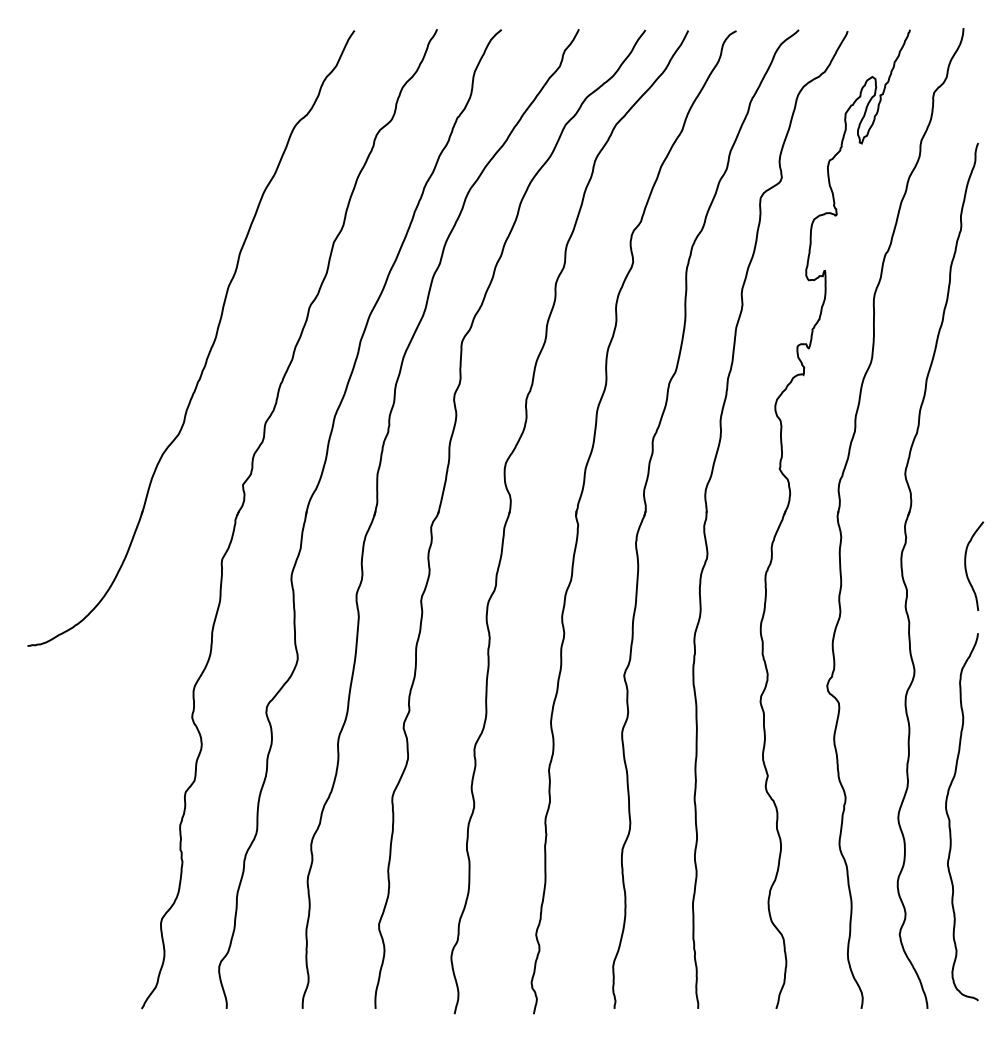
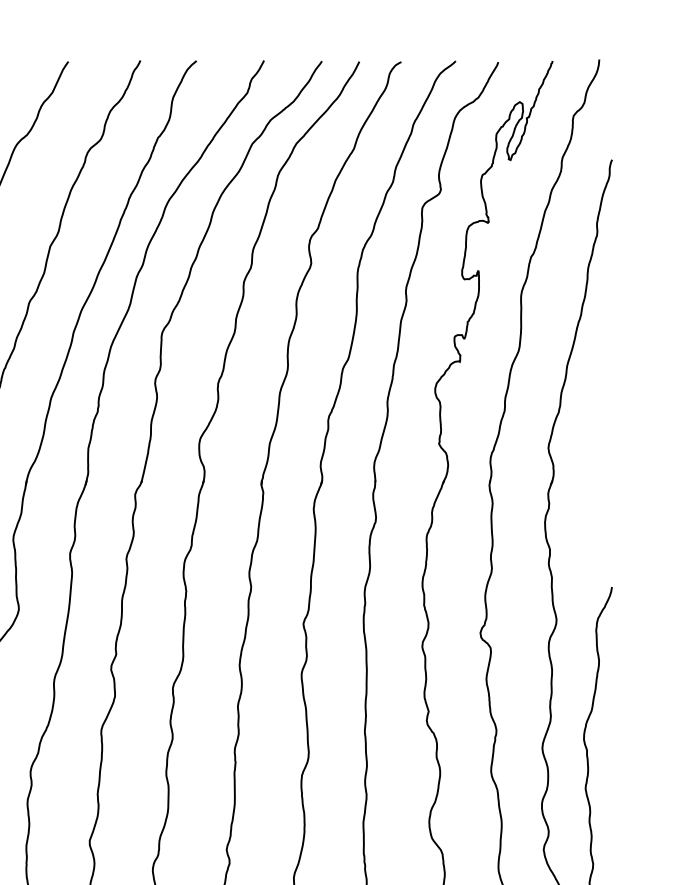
curve: (966, 565) -> (601, 528), removed

